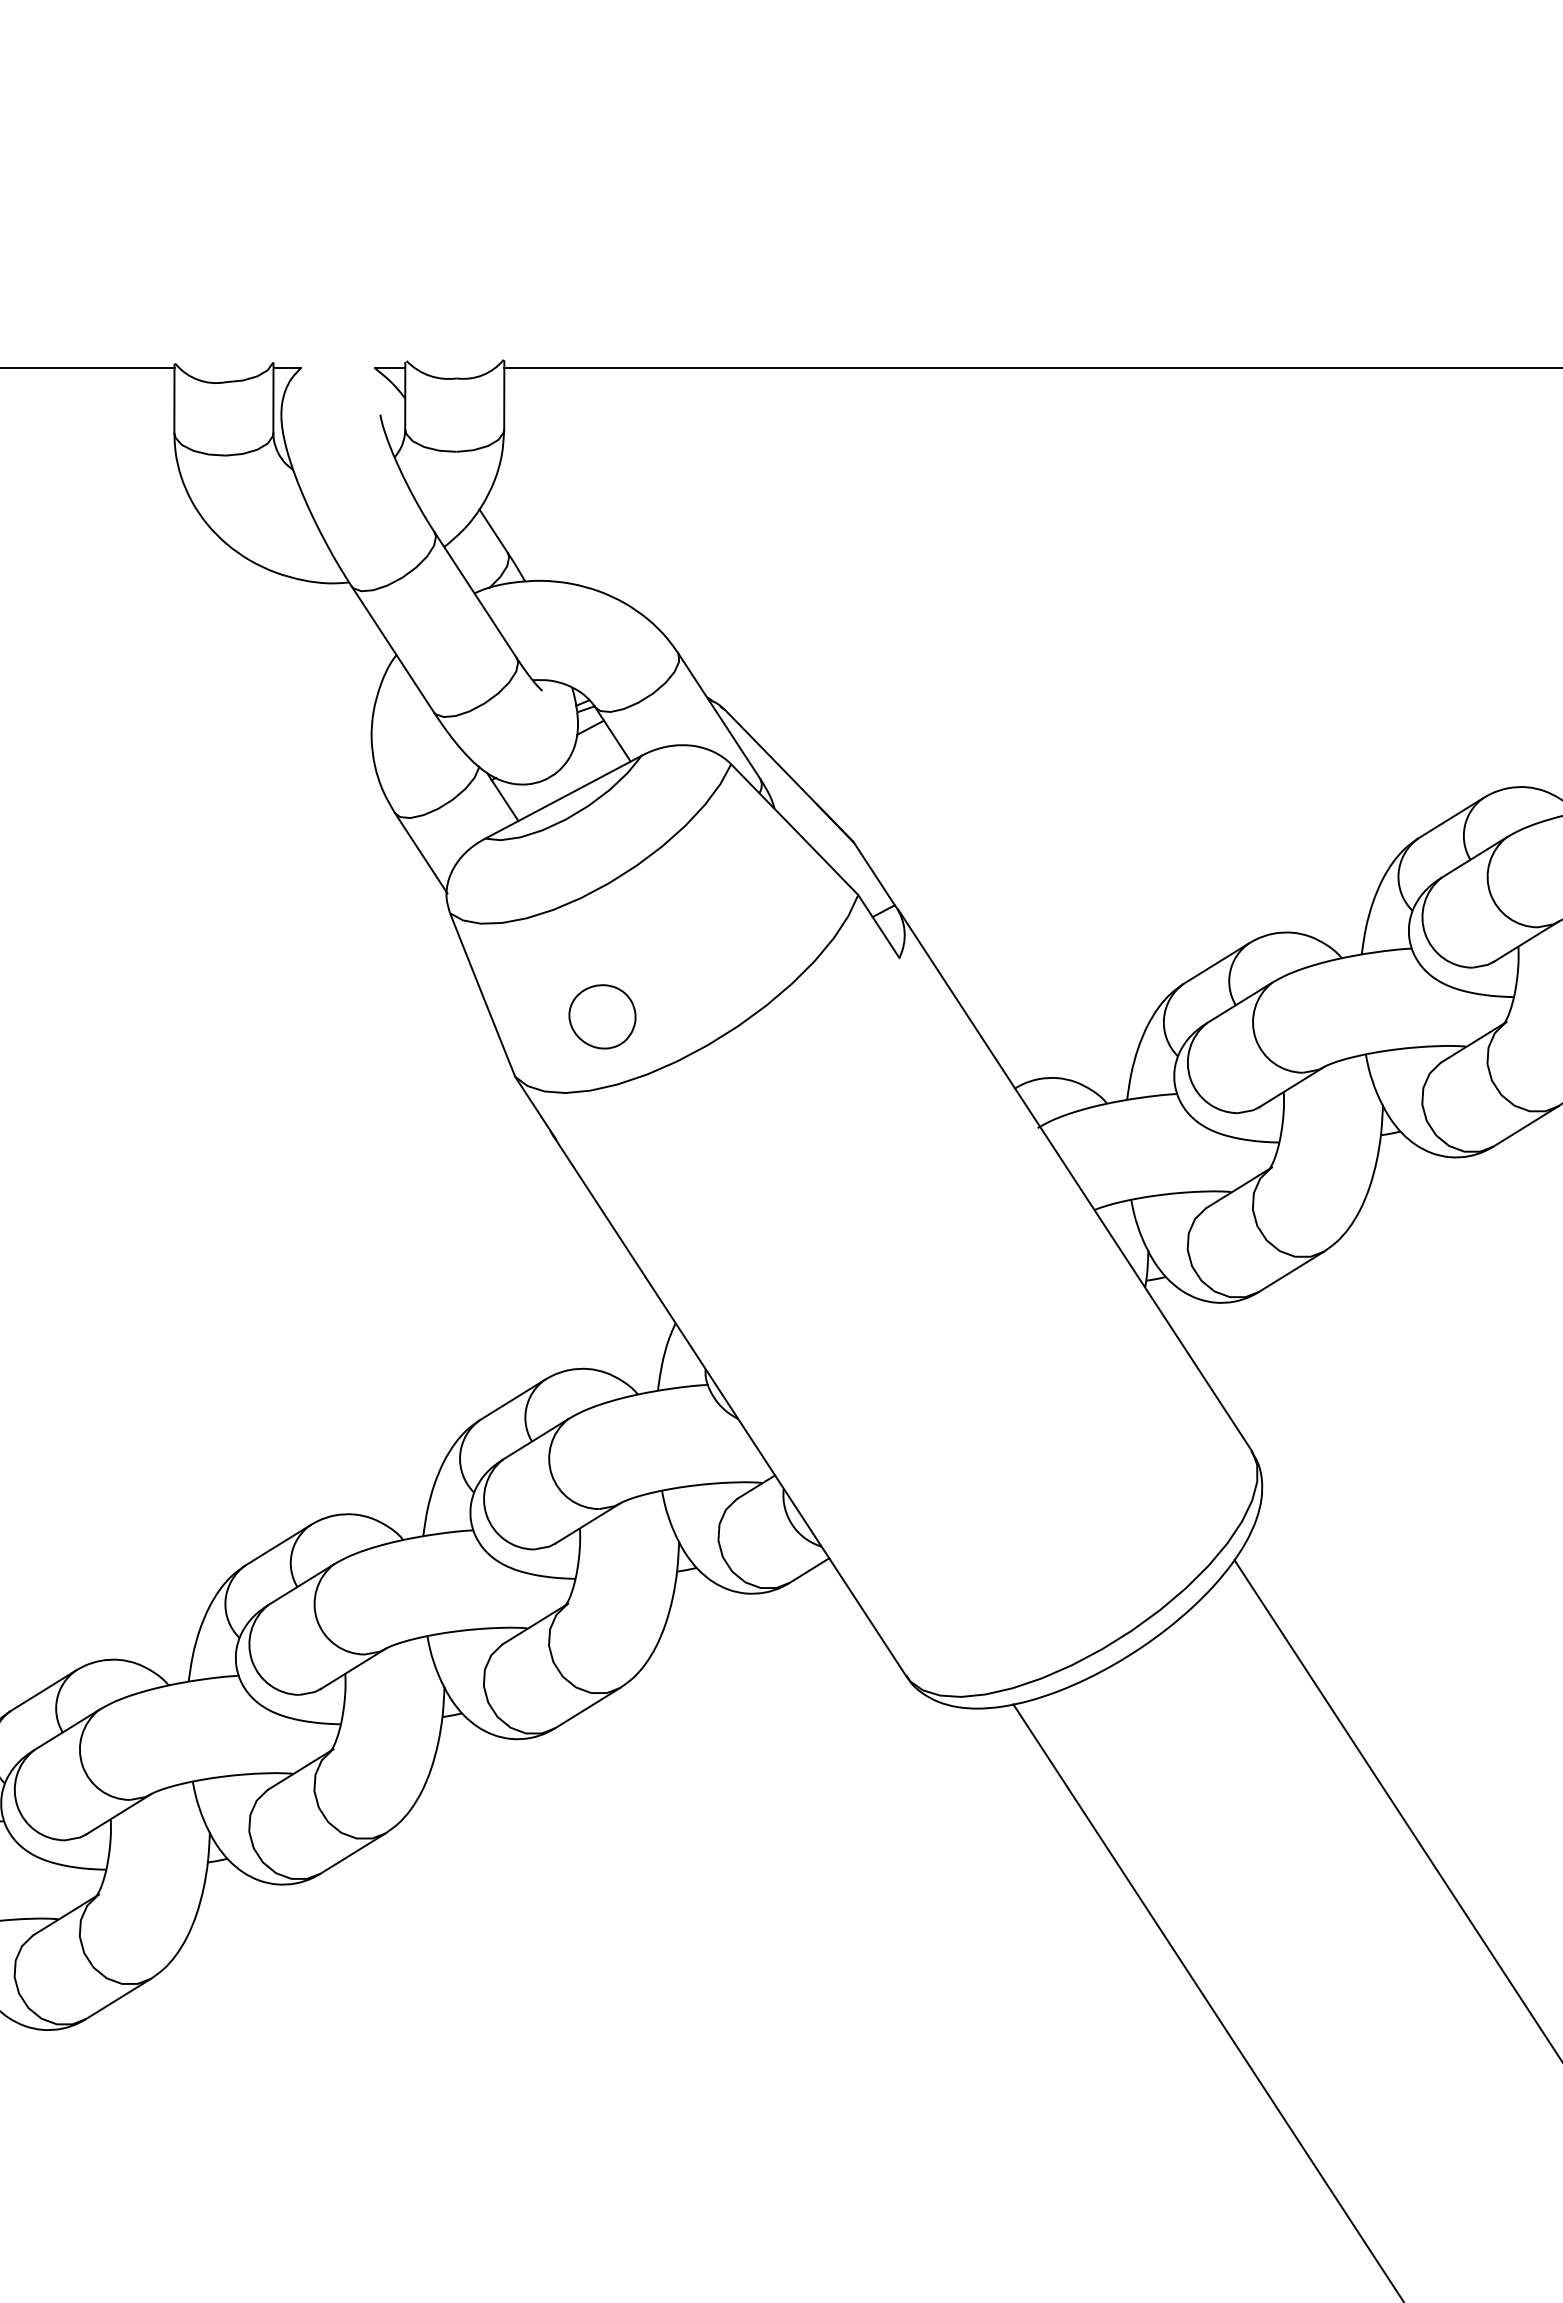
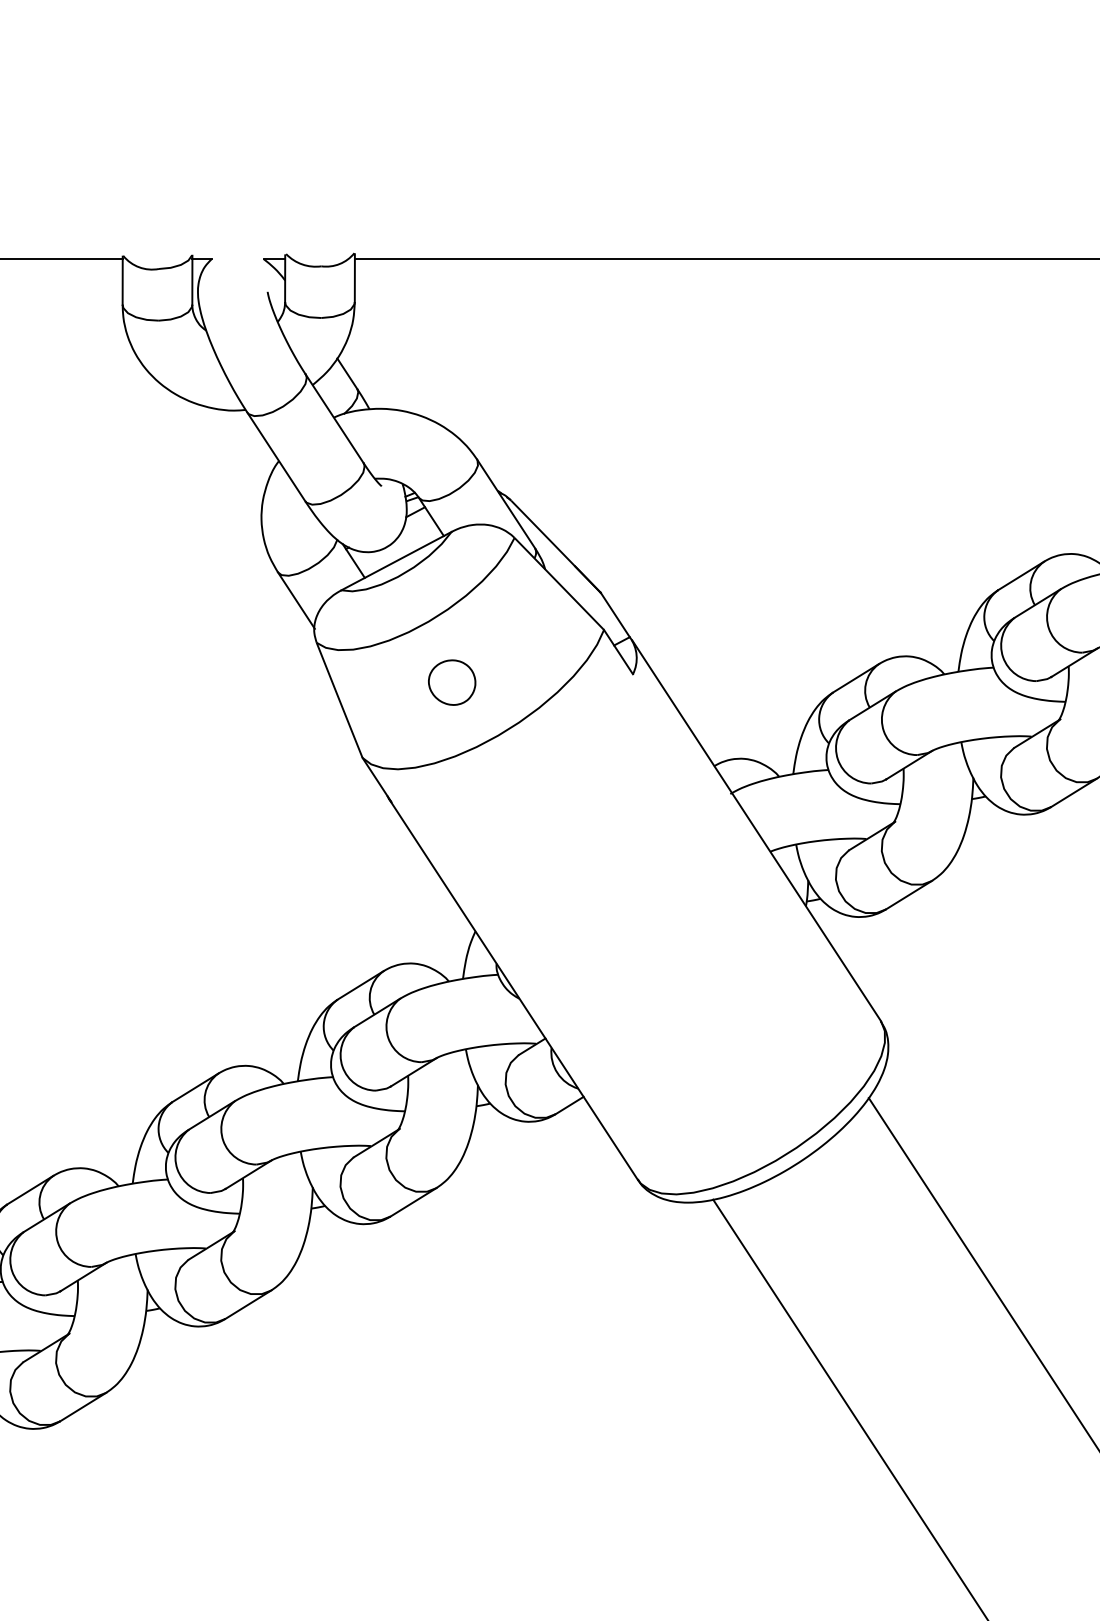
part: (602, 1016) -> (452, 682), moved

